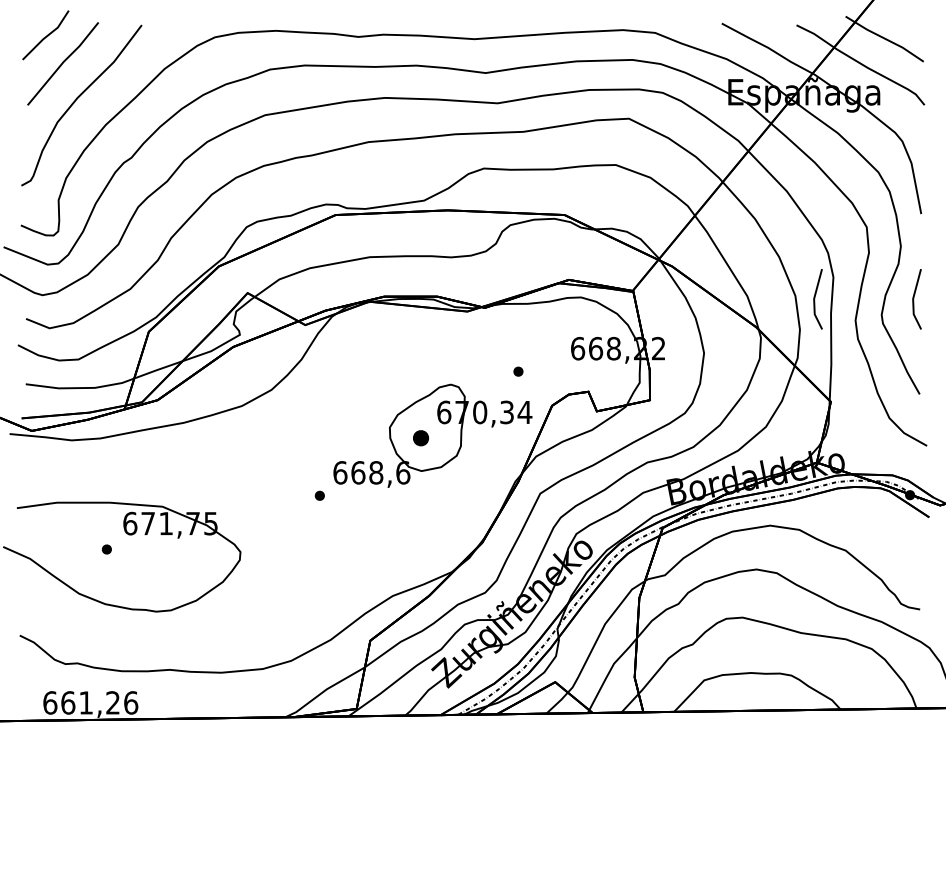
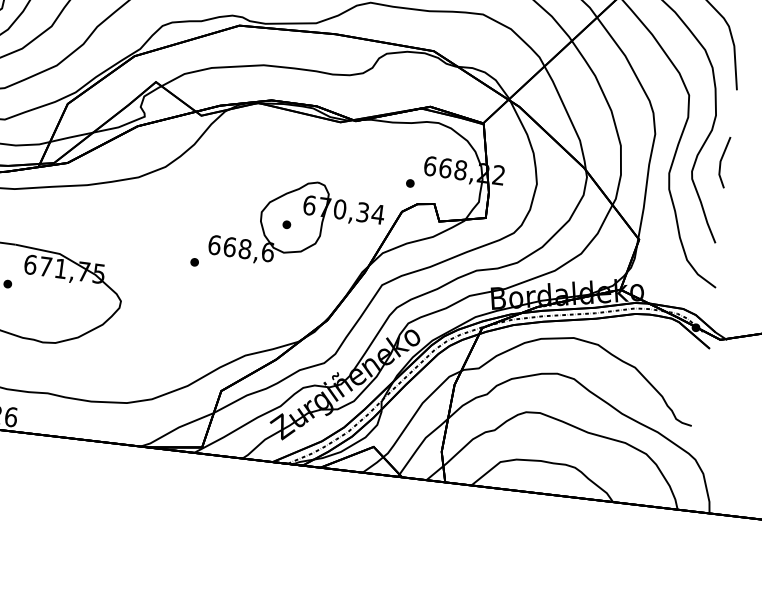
line: (815, 298) -> (637, 150), removed
part: (518, 371) -> (410, 183), moved
part: (420, 438) -> (286, 224), size x0.62

